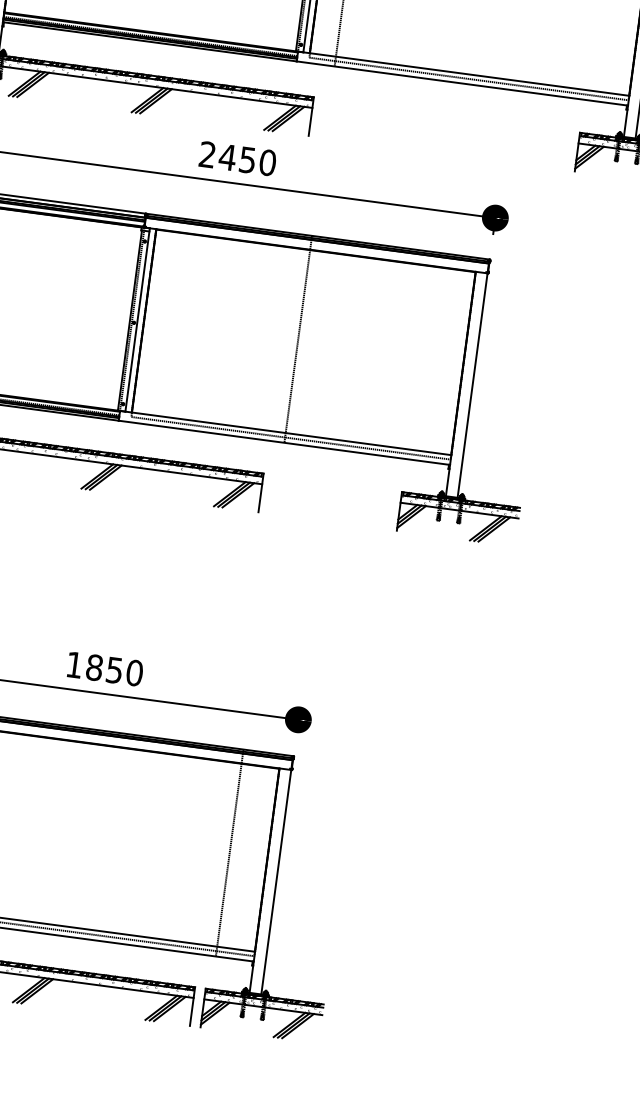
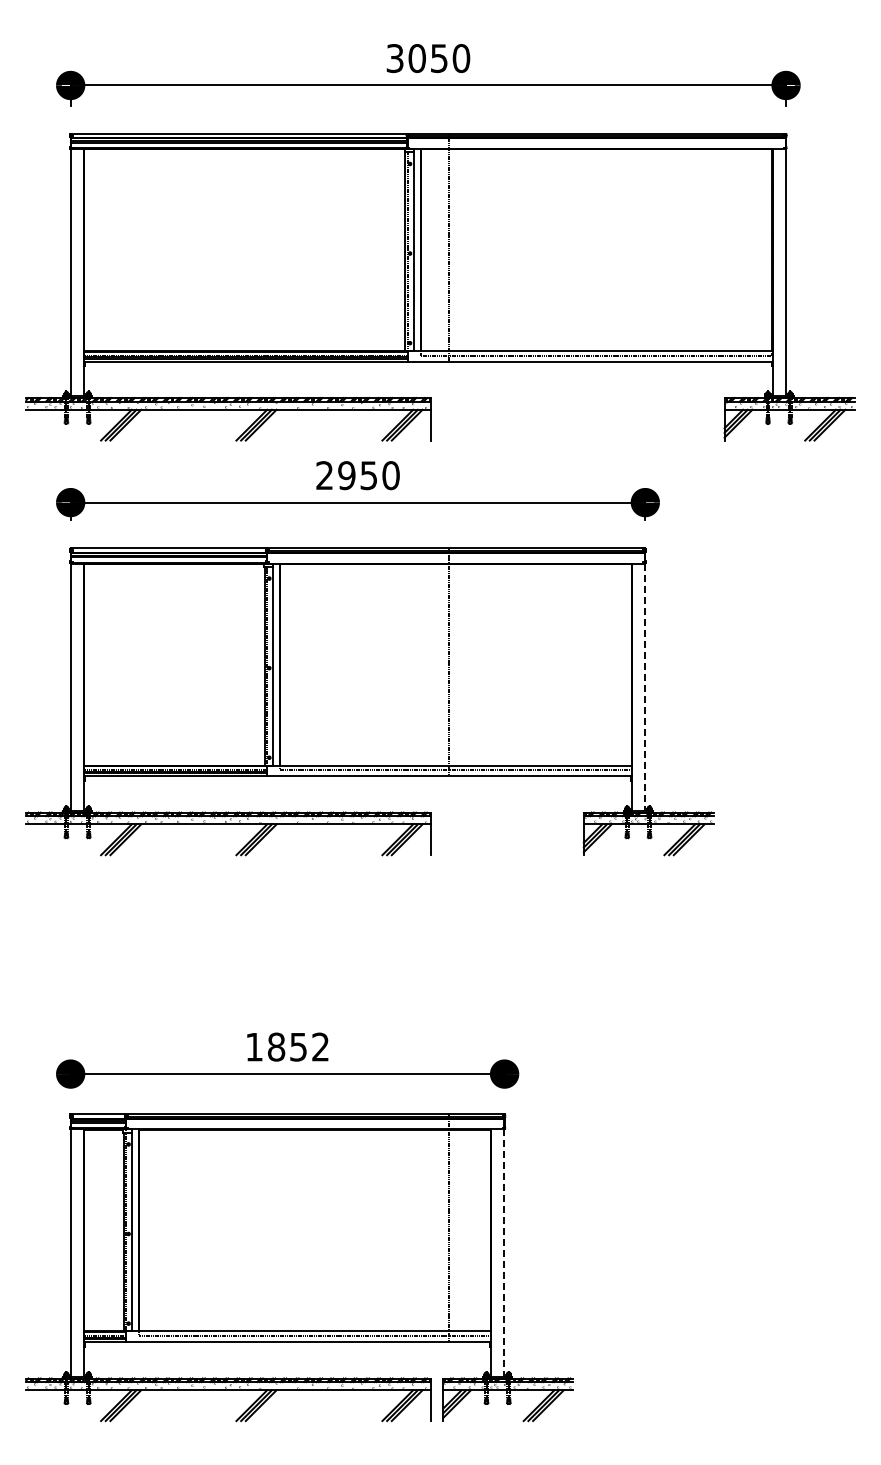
text: (227, 157) -> (346, 475), 2450 -> 2950
line: (472, 385) -> (644, 687), solid -> dashed
text: (134, 672) -> (320, 1046), 1850 -> 1852
line: (276, 882) -> (504, 1253), solid -> dashed

